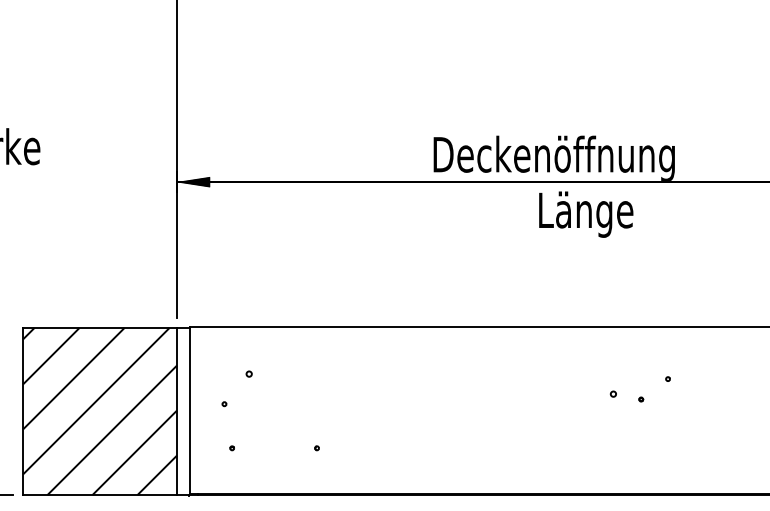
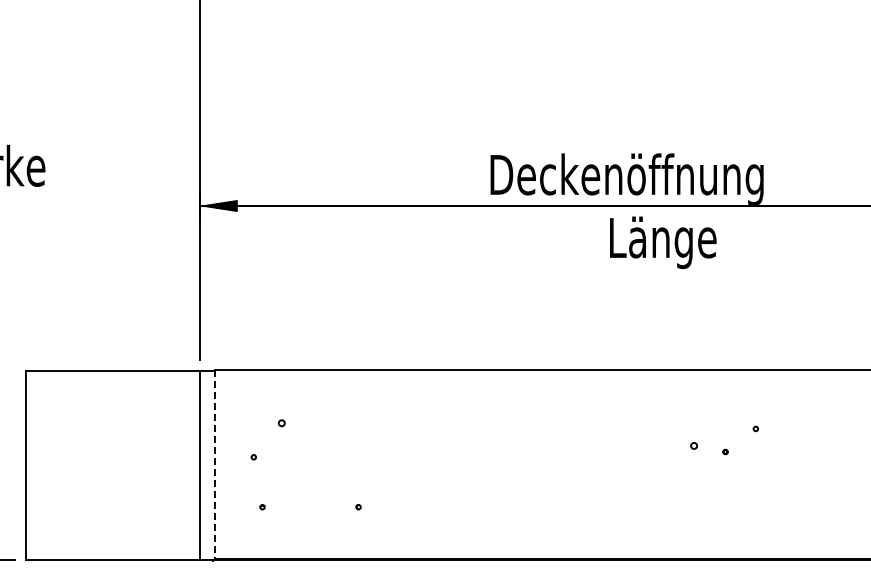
line: (190, 410) -> (215, 464), solid -> dashed
hatch: (100, 411) -> (113, 465), removed

